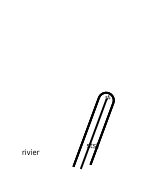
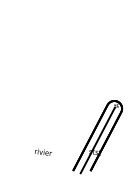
text: (30, 151) -> (43, 151), moved

